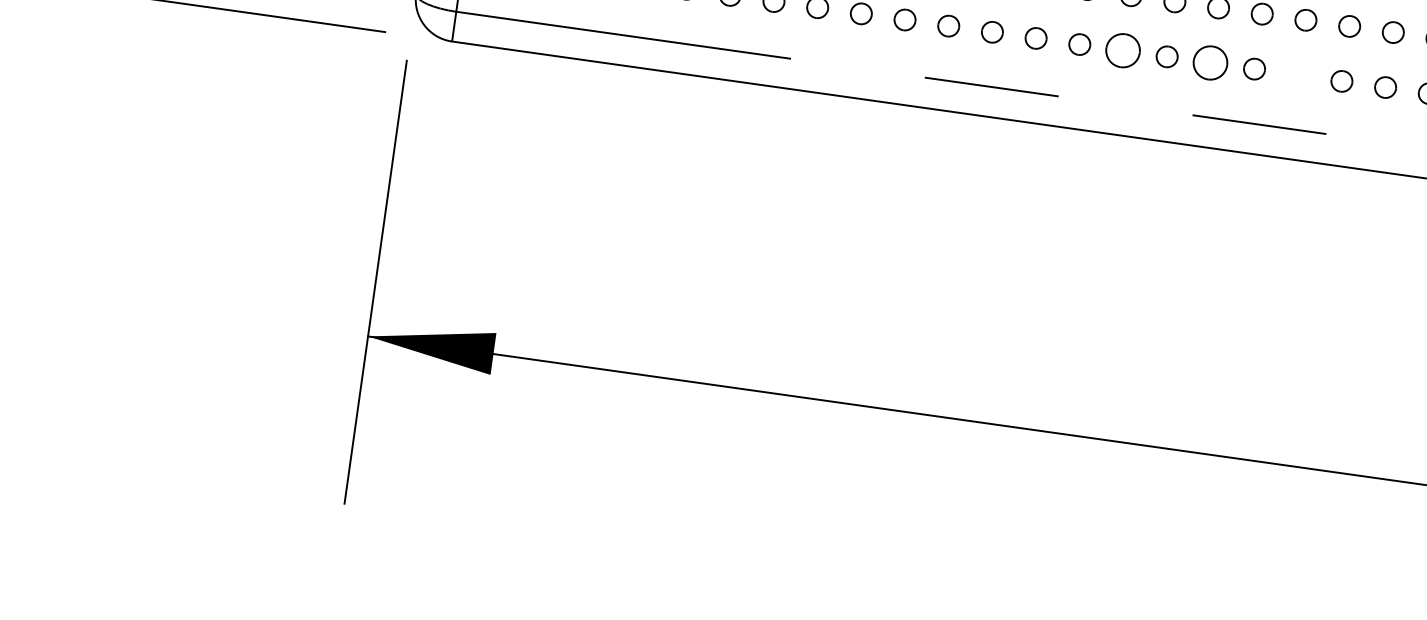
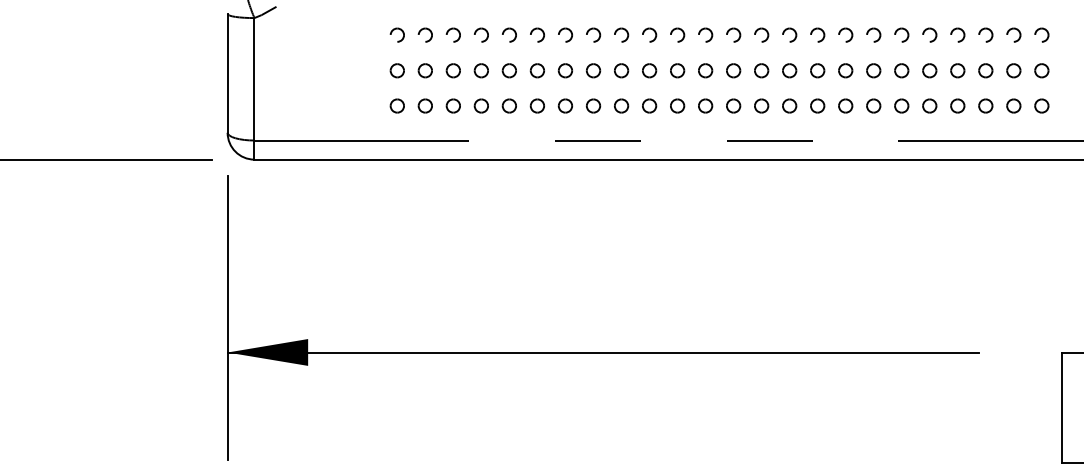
part: (1123, 49) -> (677, 105), size x0.62
part: (1210, 62) -> (733, 105), size x0.62
part: (1298, 74) -> (789, 105), added

